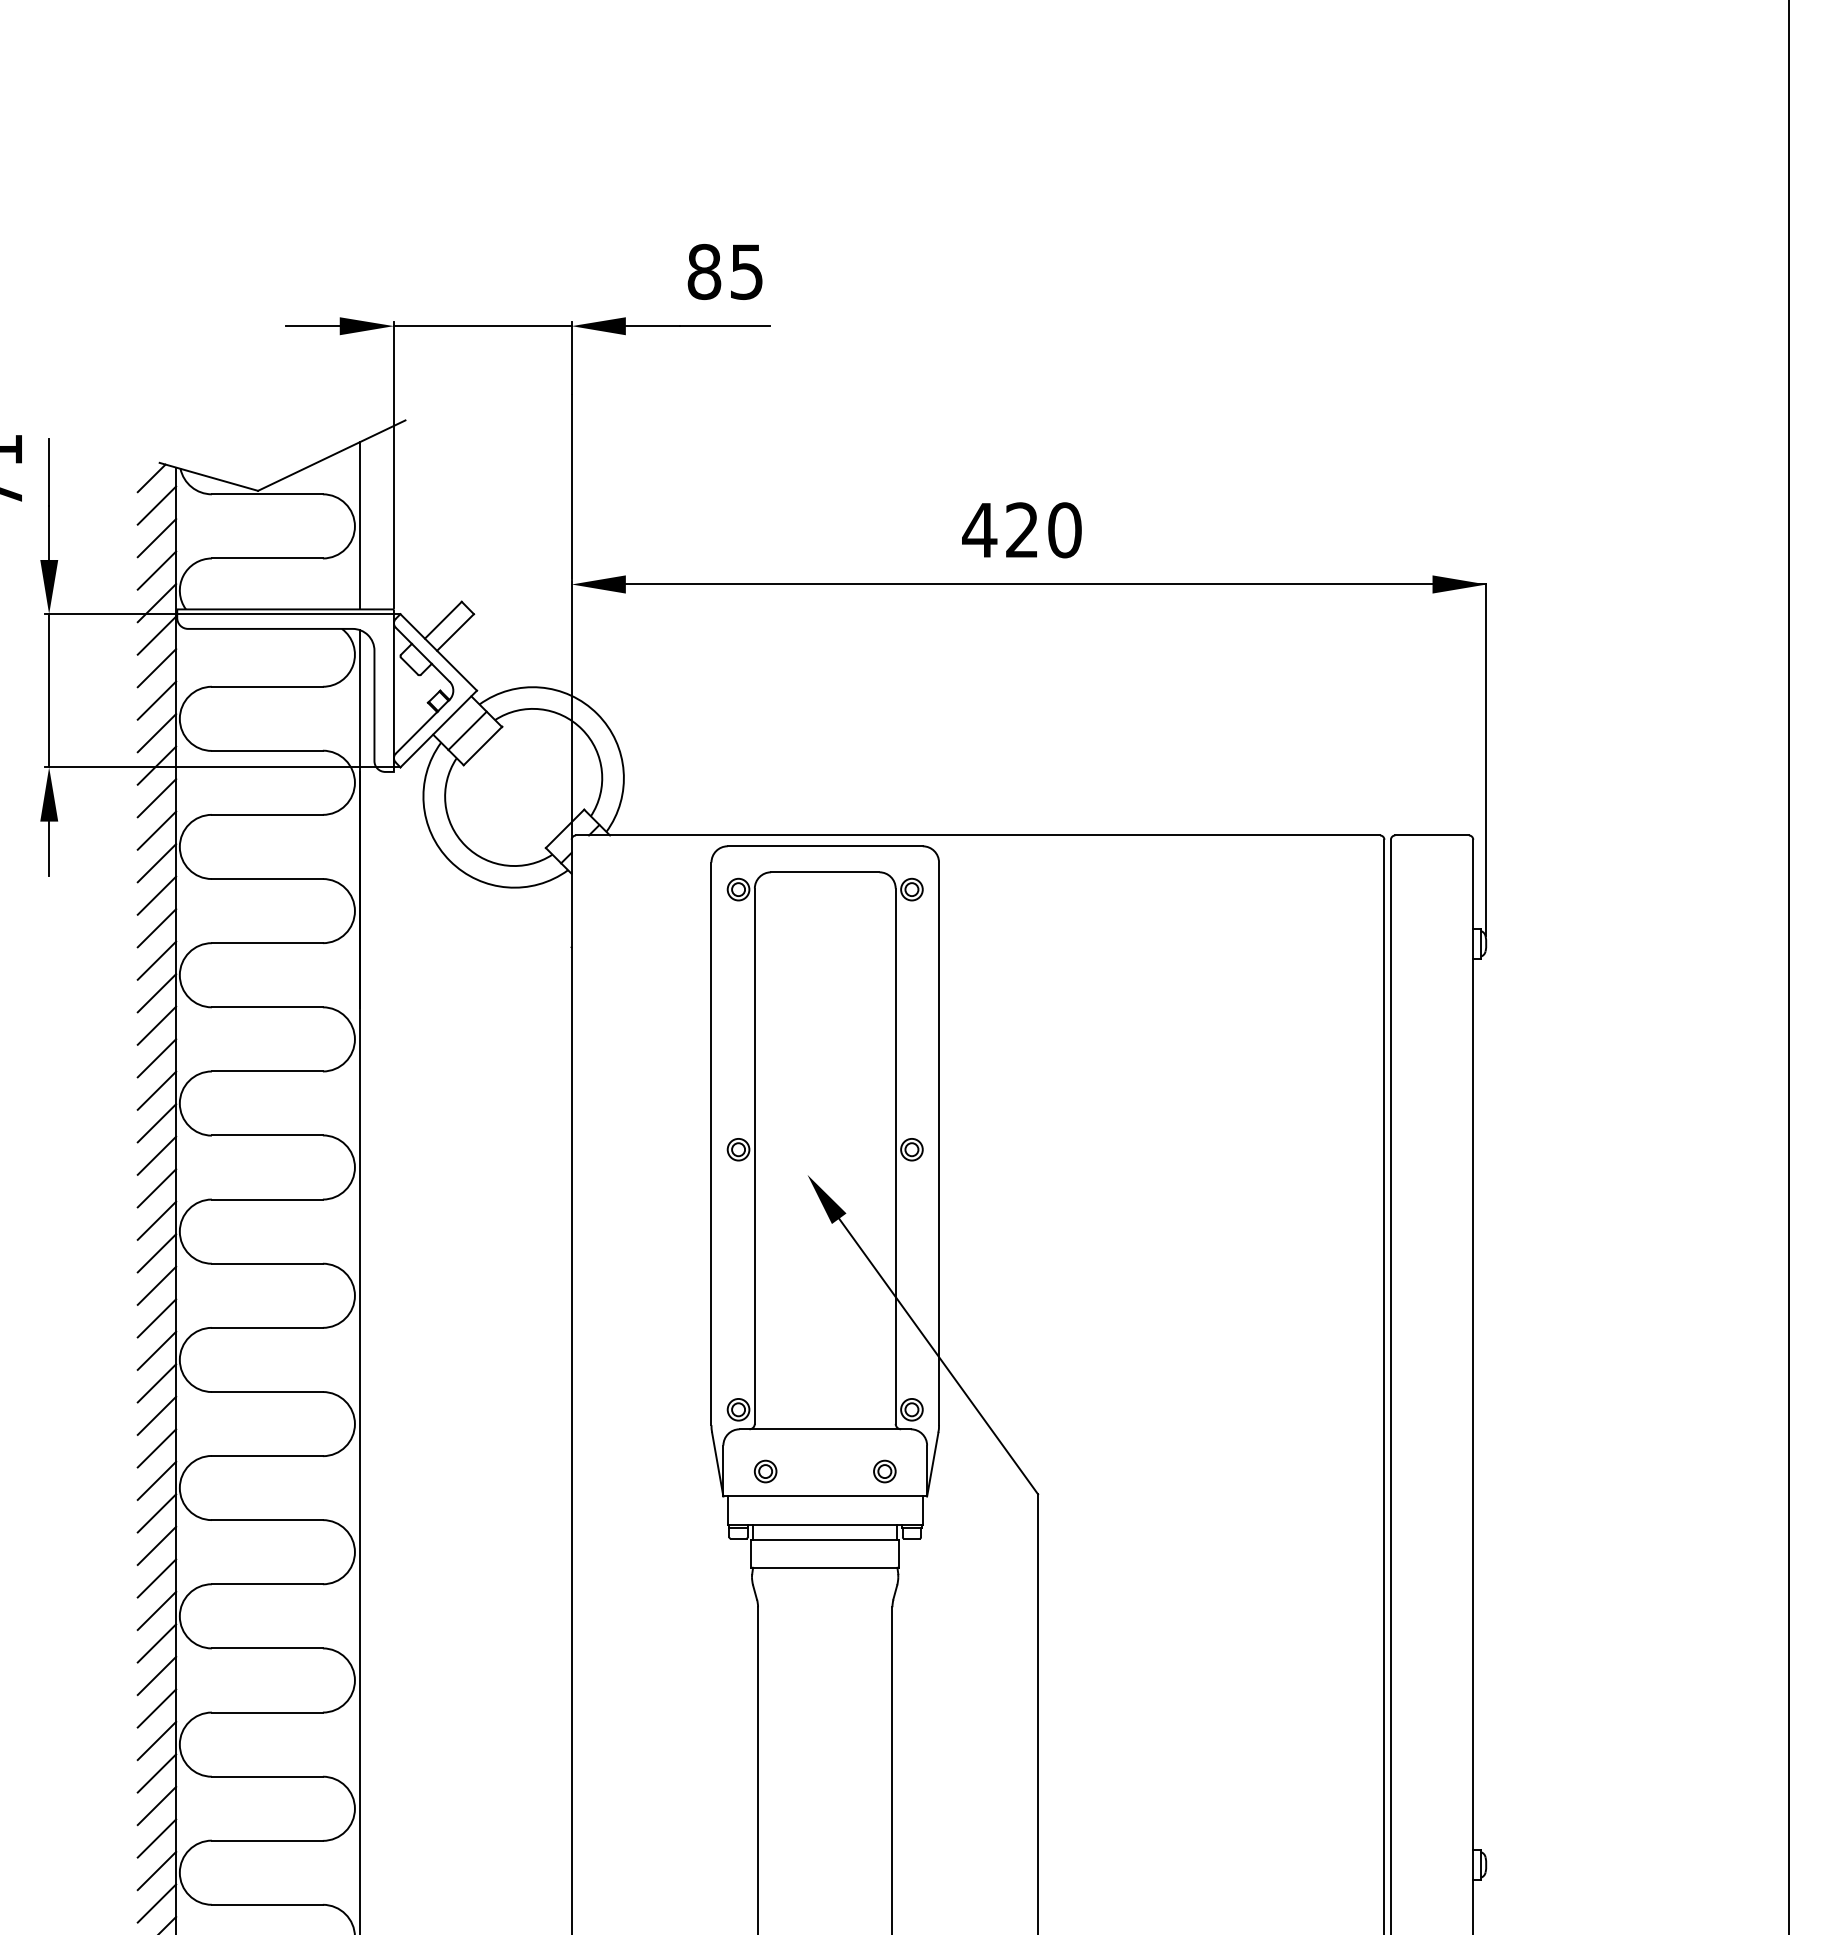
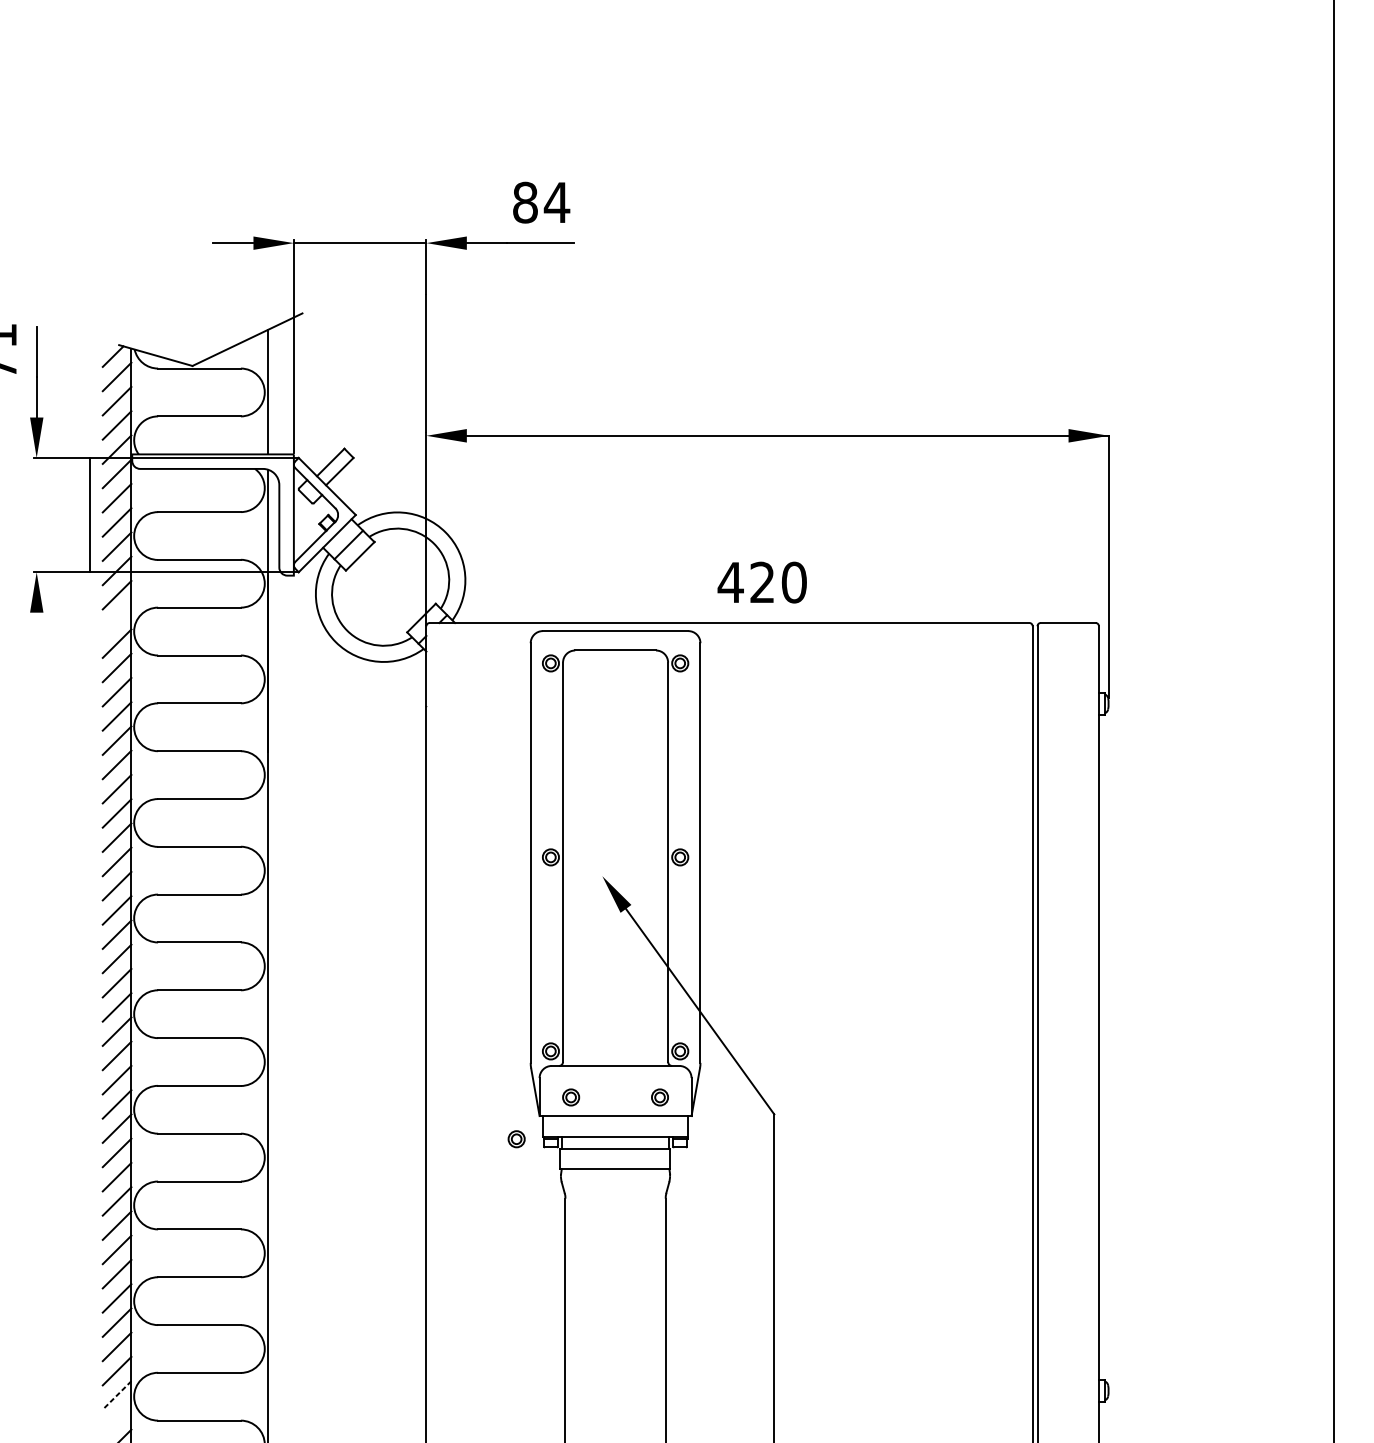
text: (746, 271) -> (556, 202), 85 -> 84
text: (1021, 530) -> (761, 582), moved
line: (49, 690) -> (90, 514), moved
line: (156, 830) -> (116, 619), removed
line: (49, 848) -> (36, 632), removed
part: (692, 1527) -> (516, 1139), added
line: (156, 1871) -> (116, 1395), solid -> dashed
line: (156, 1903) -> (116, 1419), removed

